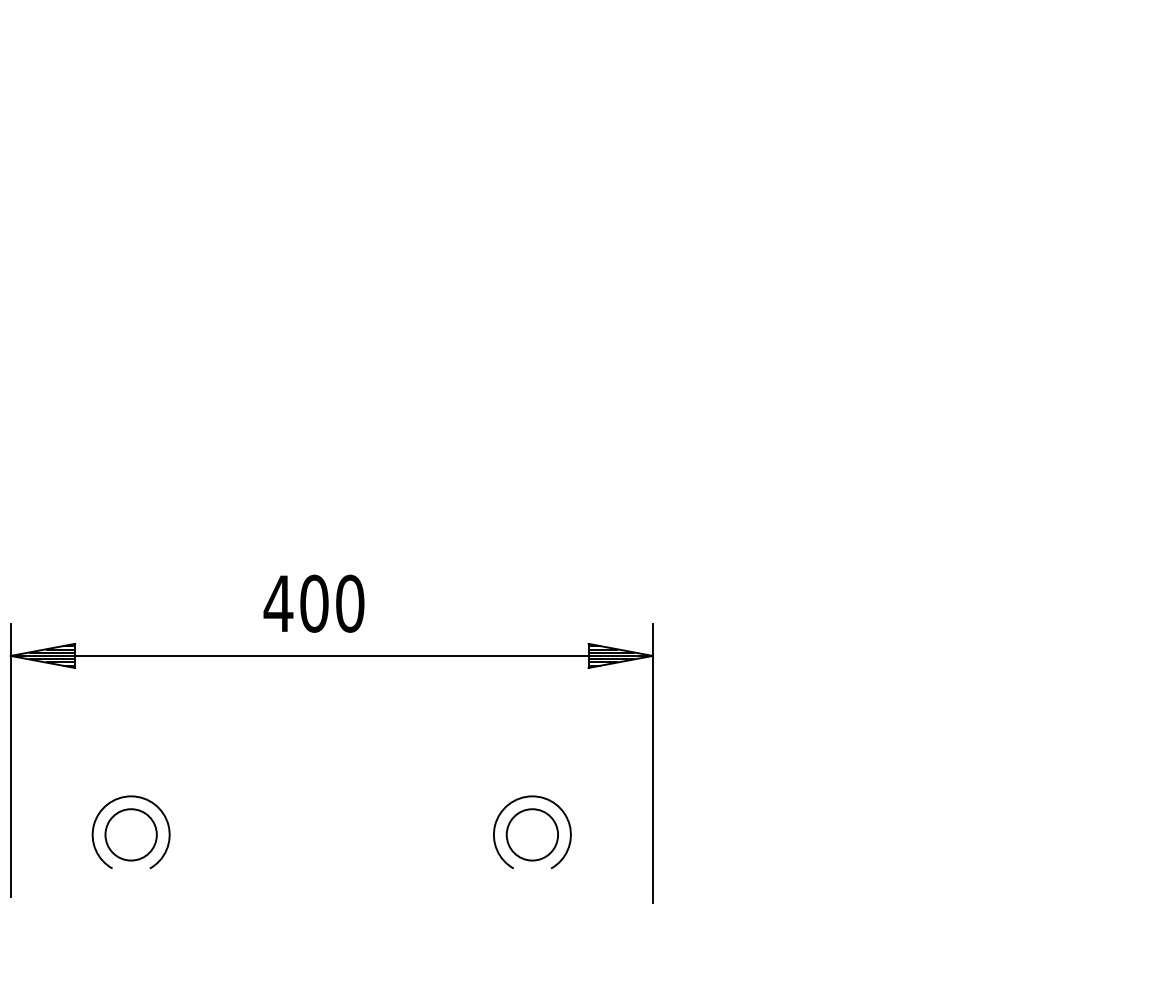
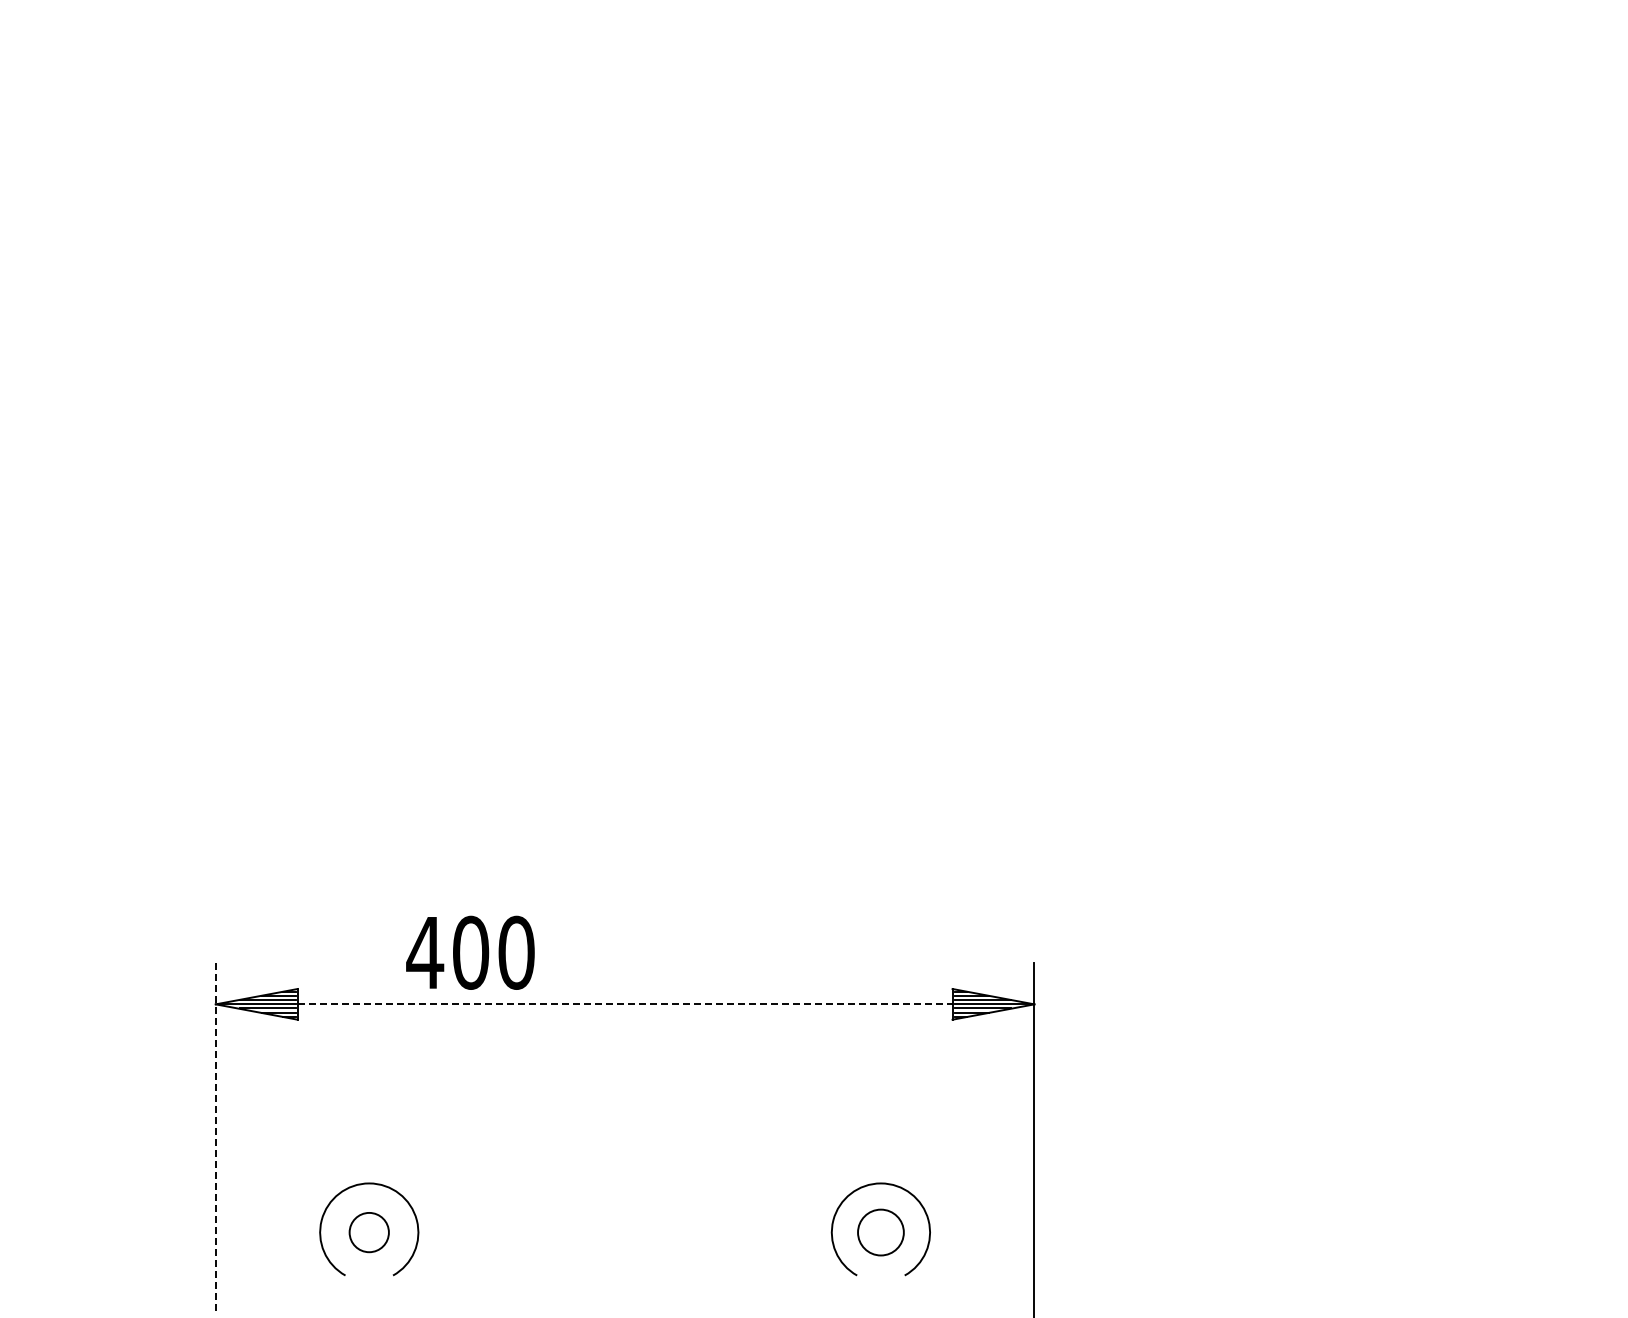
text: (314, 603) -> (470, 952), moved
line: (332, 656) -> (625, 1004), solid -> dashed
line: (10, 760) -> (215, 1137), solid -> dashed
circle: (131, 834) -> (369, 1232), size x0.6
circle: (532, 834) -> (880, 1232), size x0.7

